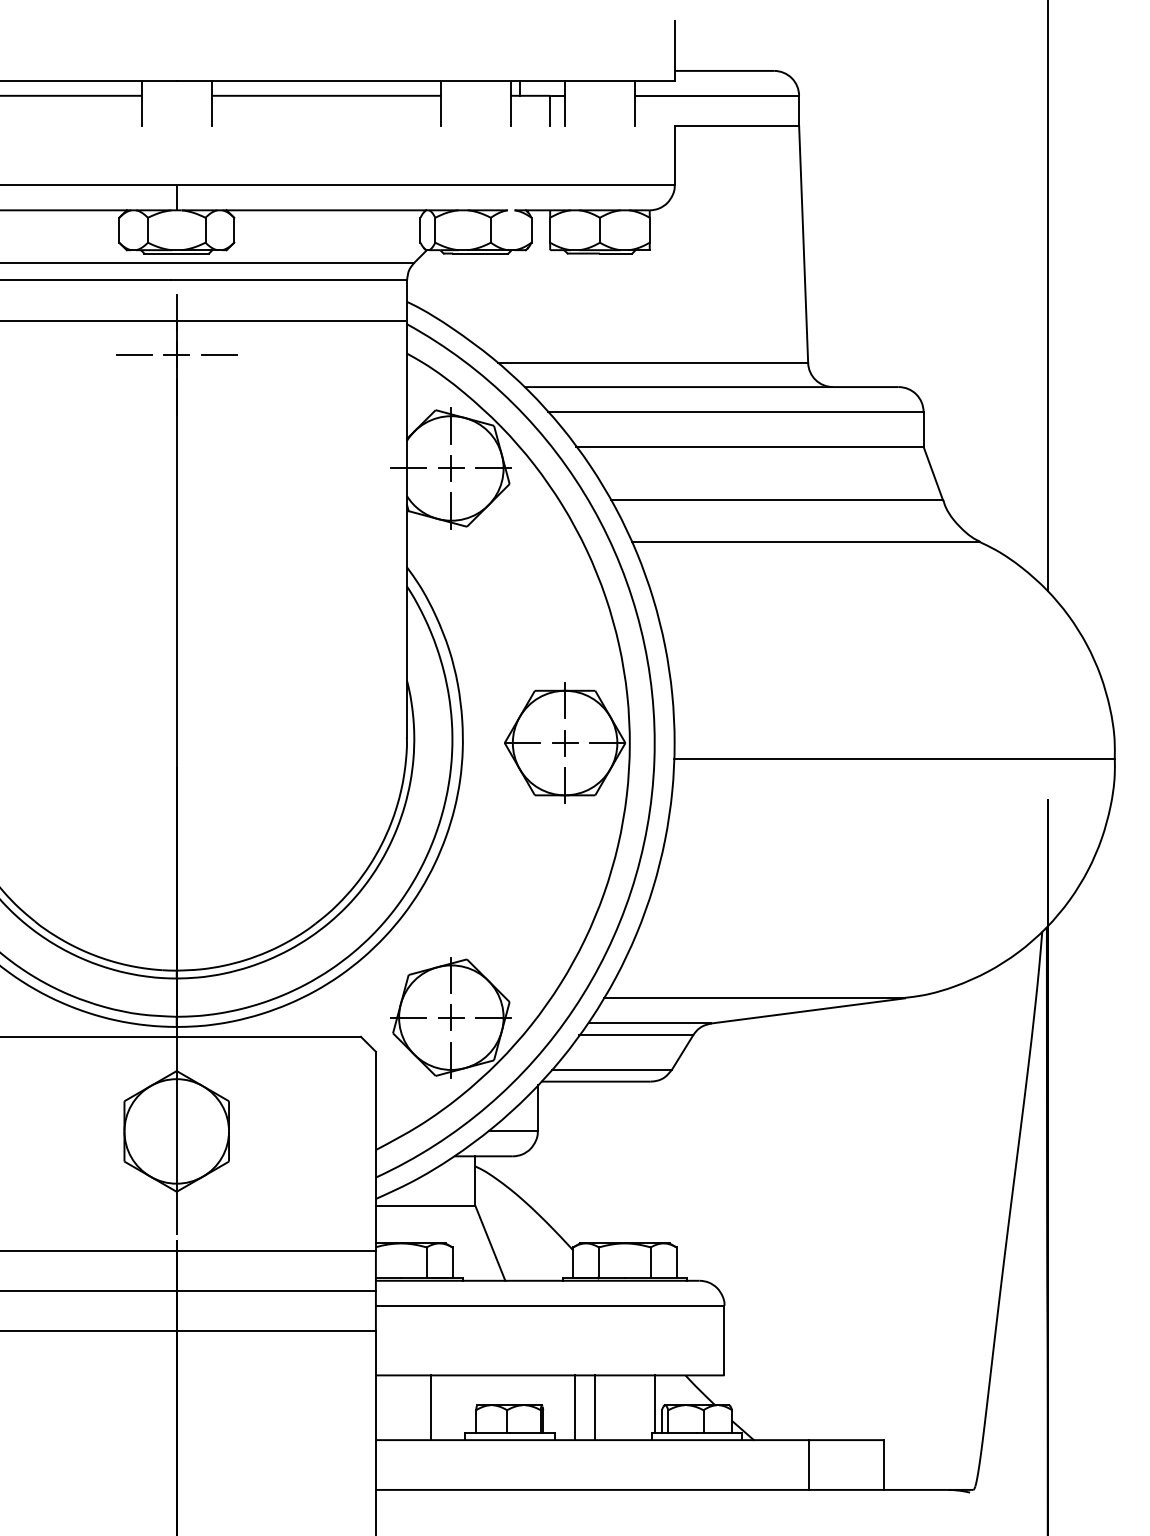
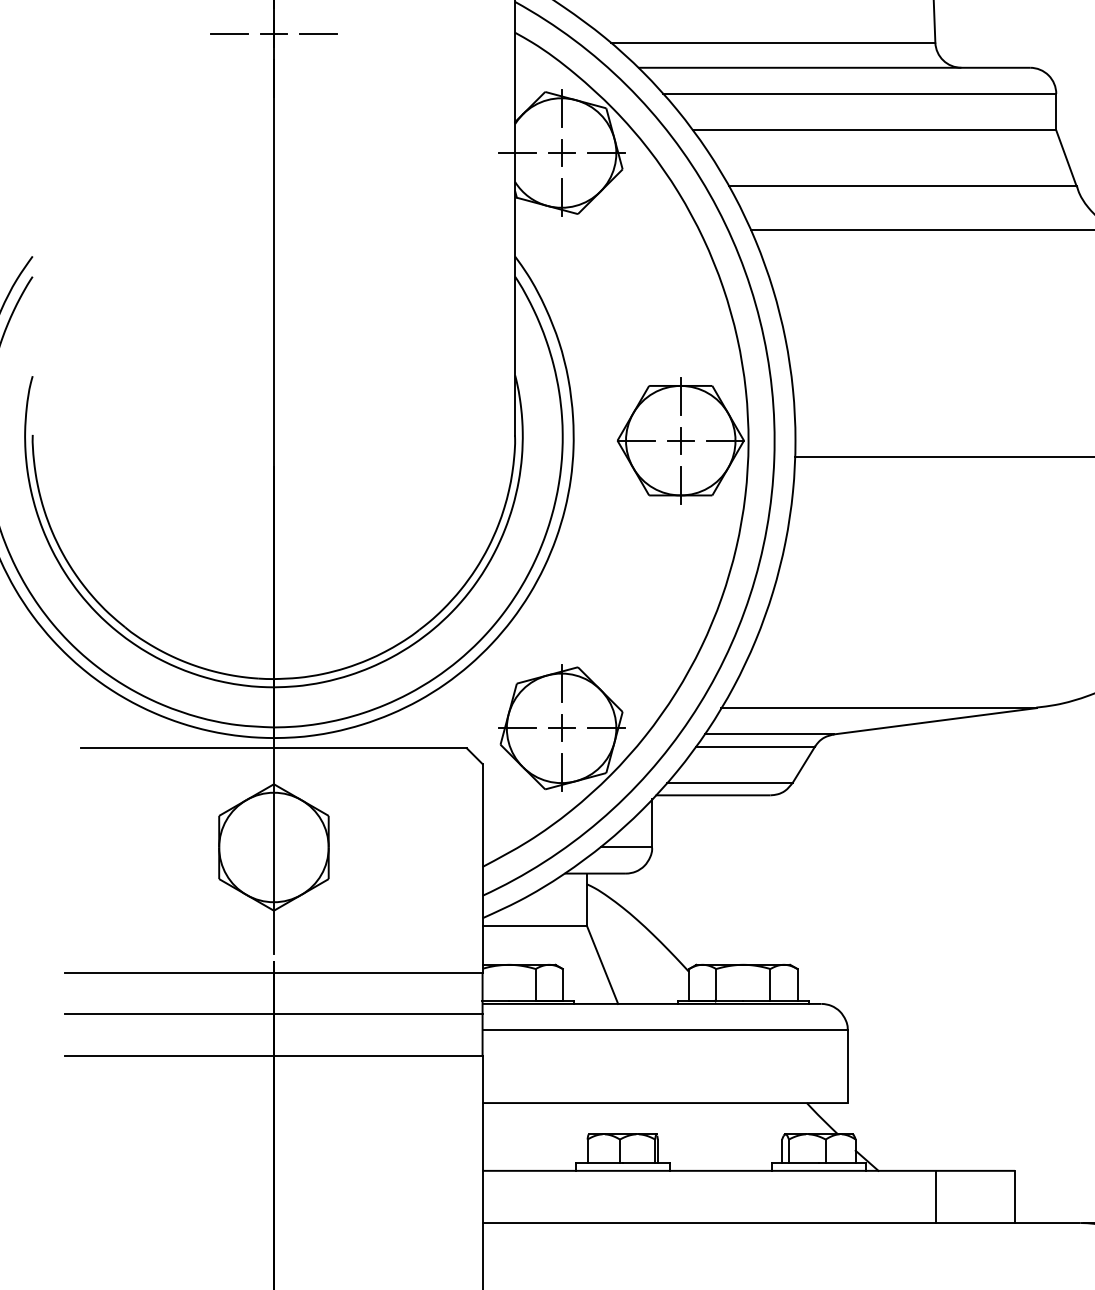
line: (654, 1403) -> (774, 1132), removed
line: (430, 1407) -> (539, 1136), removed
line: (575, 1407) -> (691, 1136), removed
line: (594, 1407) -> (711, 1136), removed

